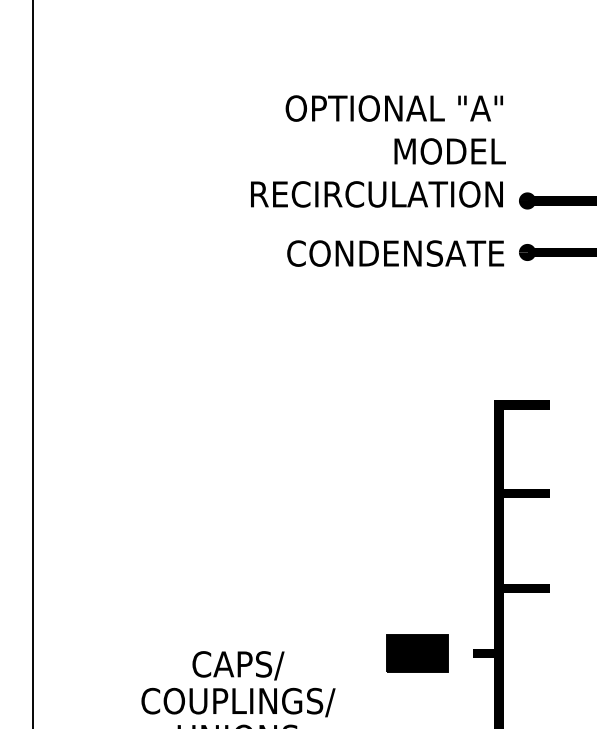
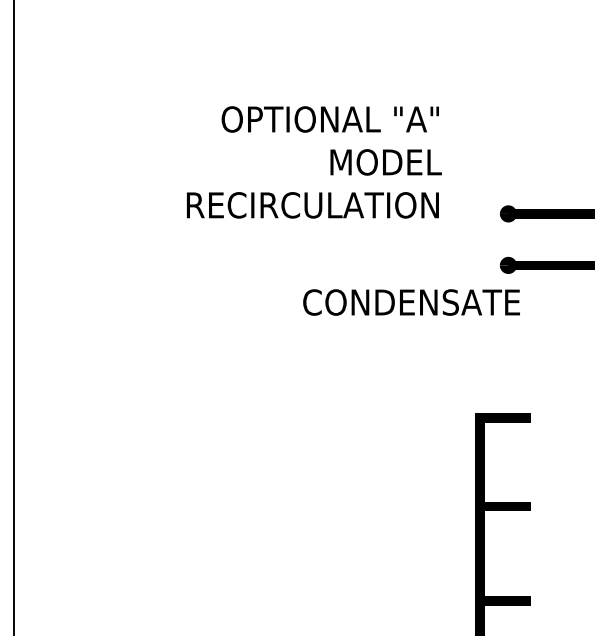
text: (378, 151) -> (314, 162), moved
text: (395, 253) -> (411, 302), moved

